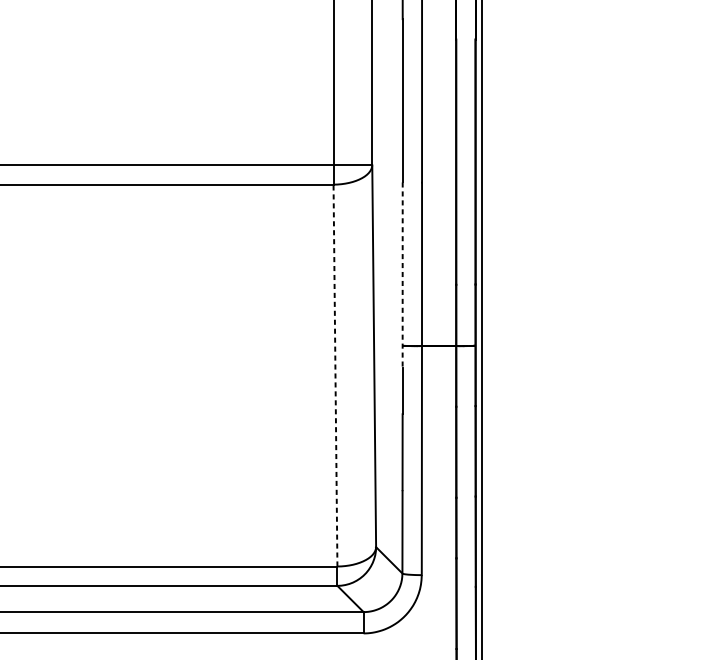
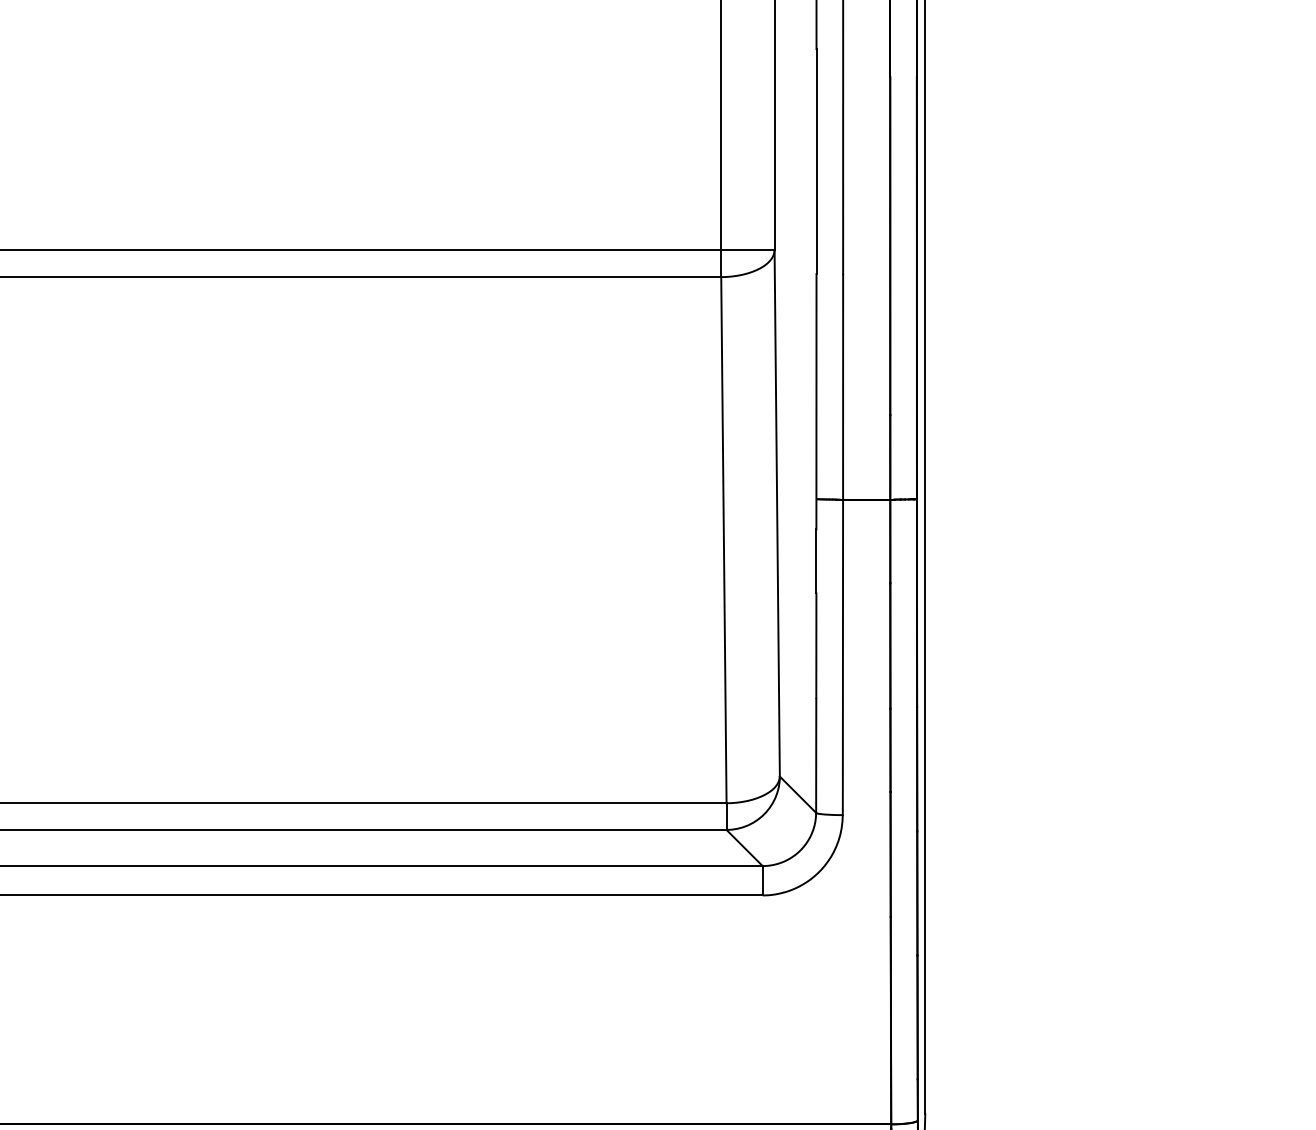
line: (402, 274) -> (816, 401), dashed -> solid
line: (335, 375) -> (723, 539), dashed -> solid

